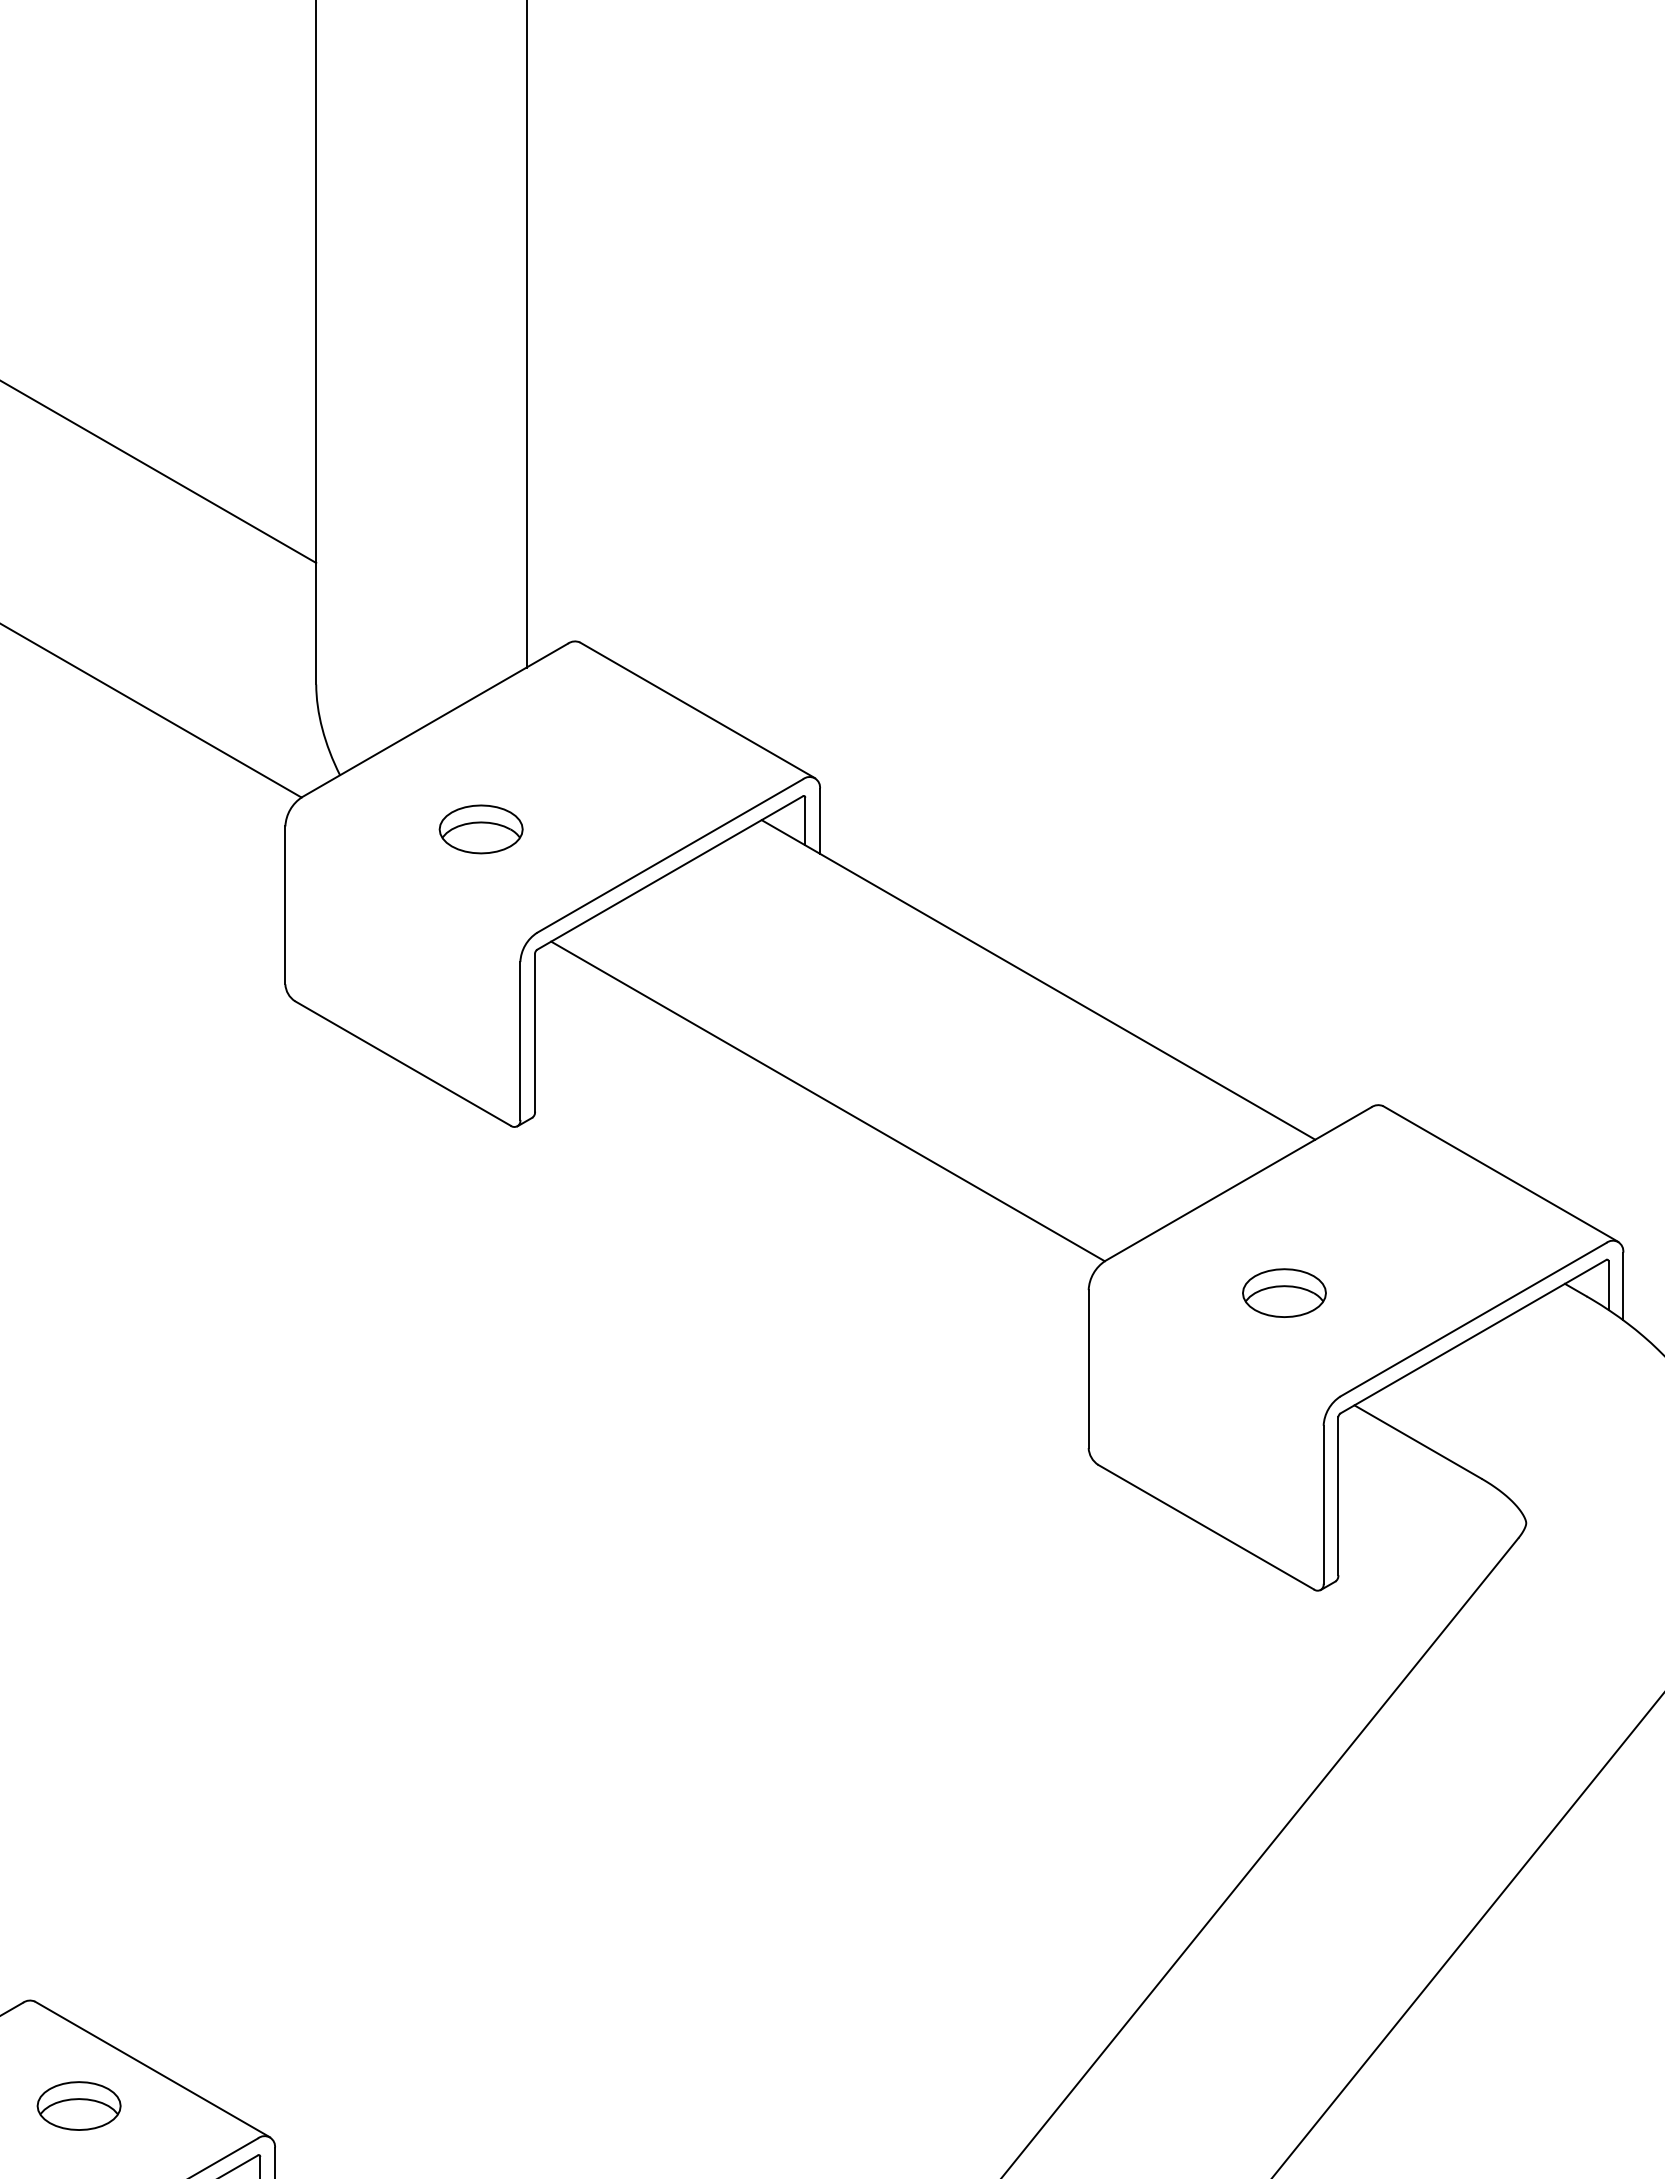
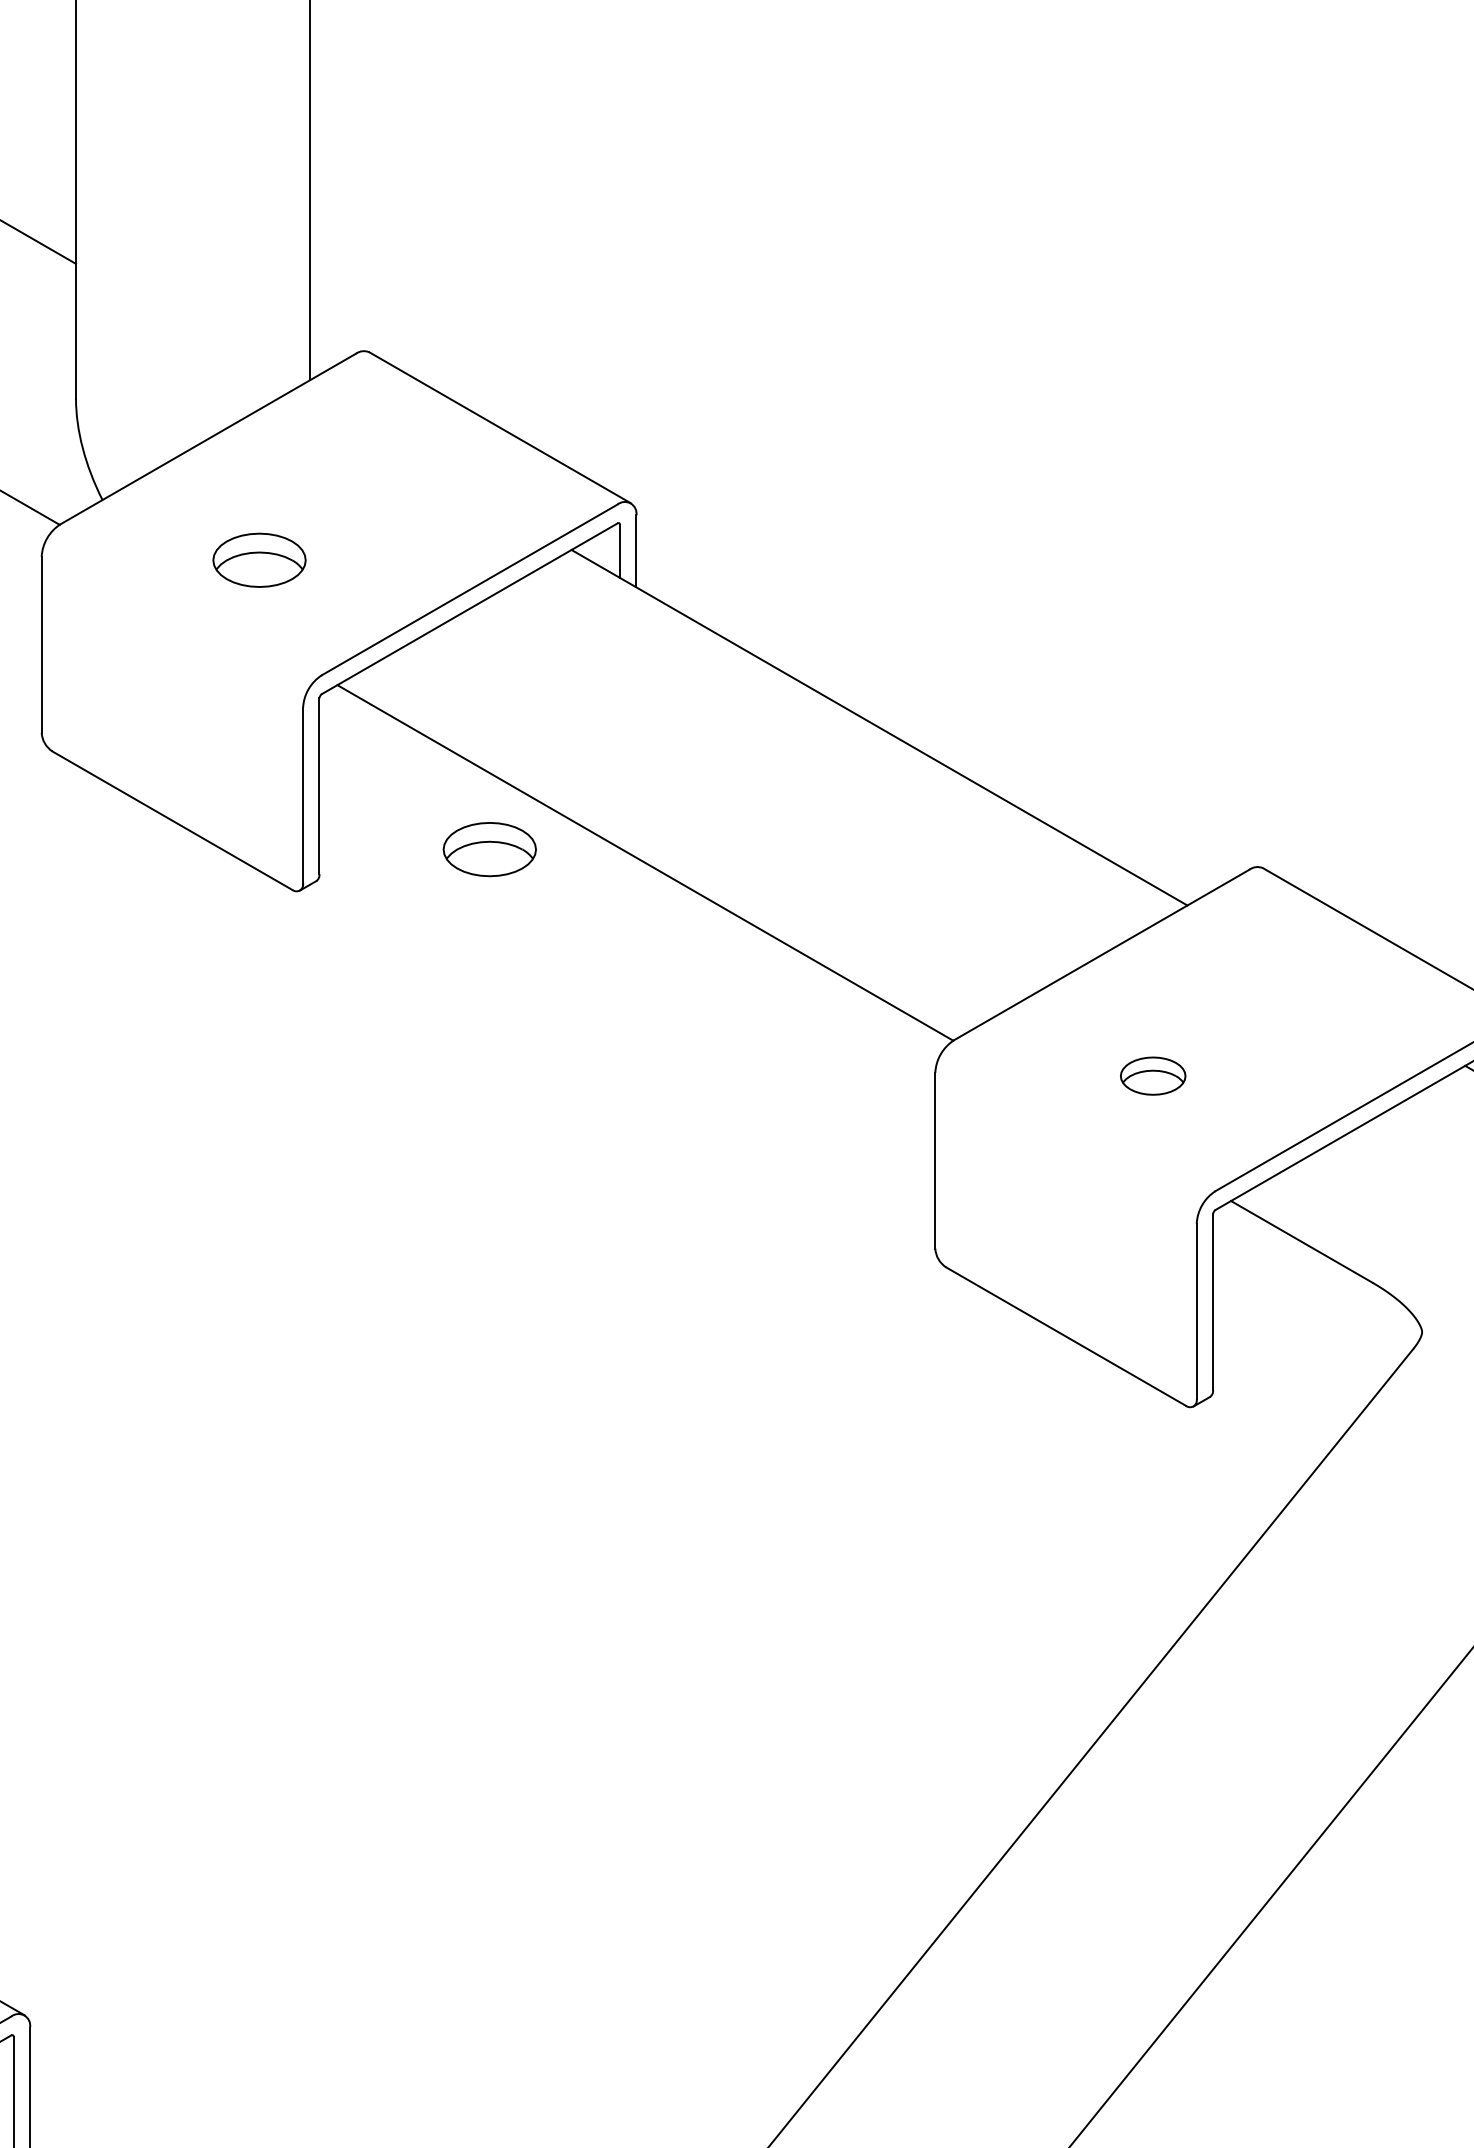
part: (687, 1089) -> (489, 849), added
part: (1284, 1292) -> (1153, 1075), size x0.7

